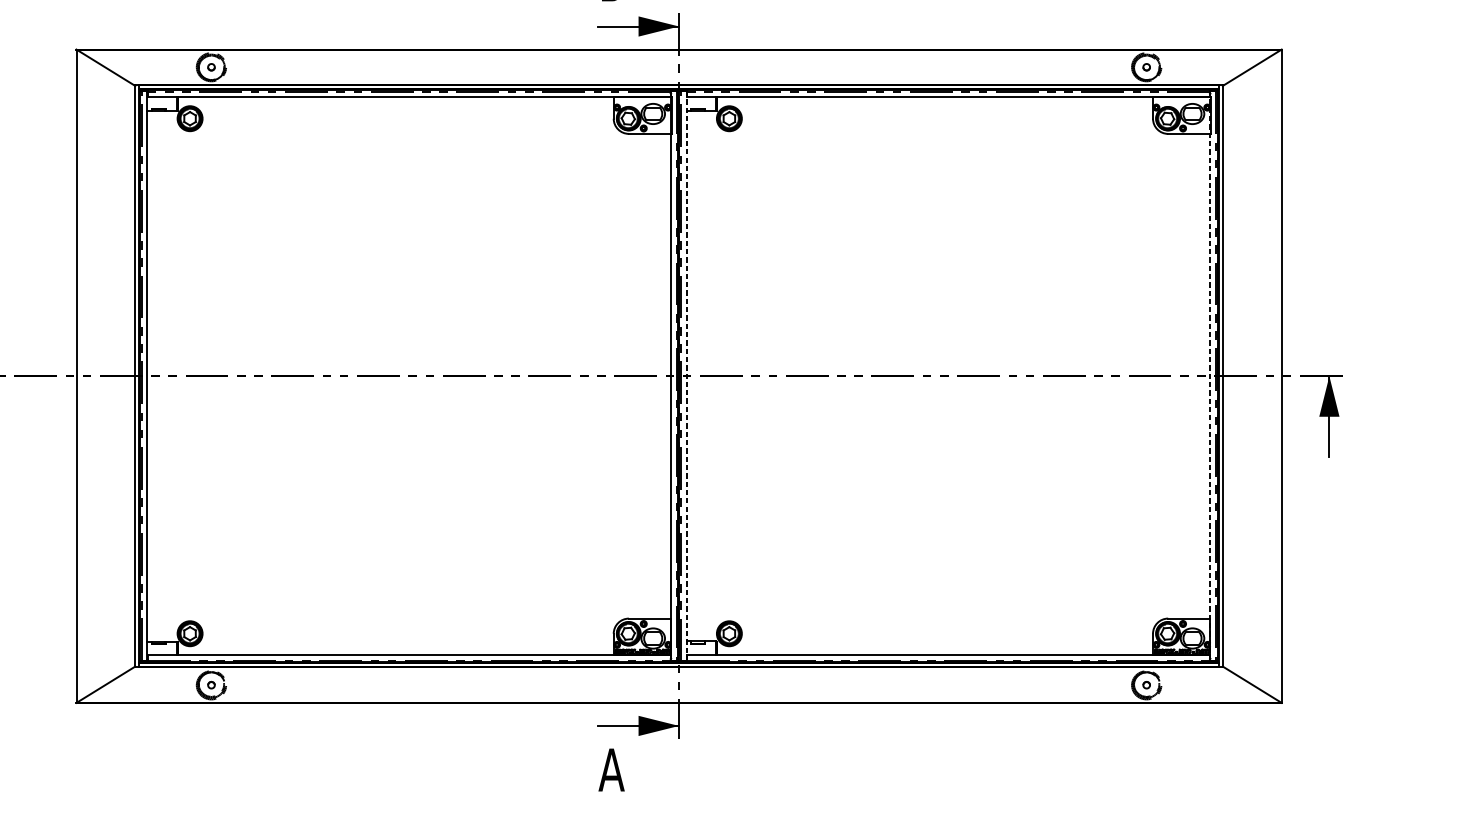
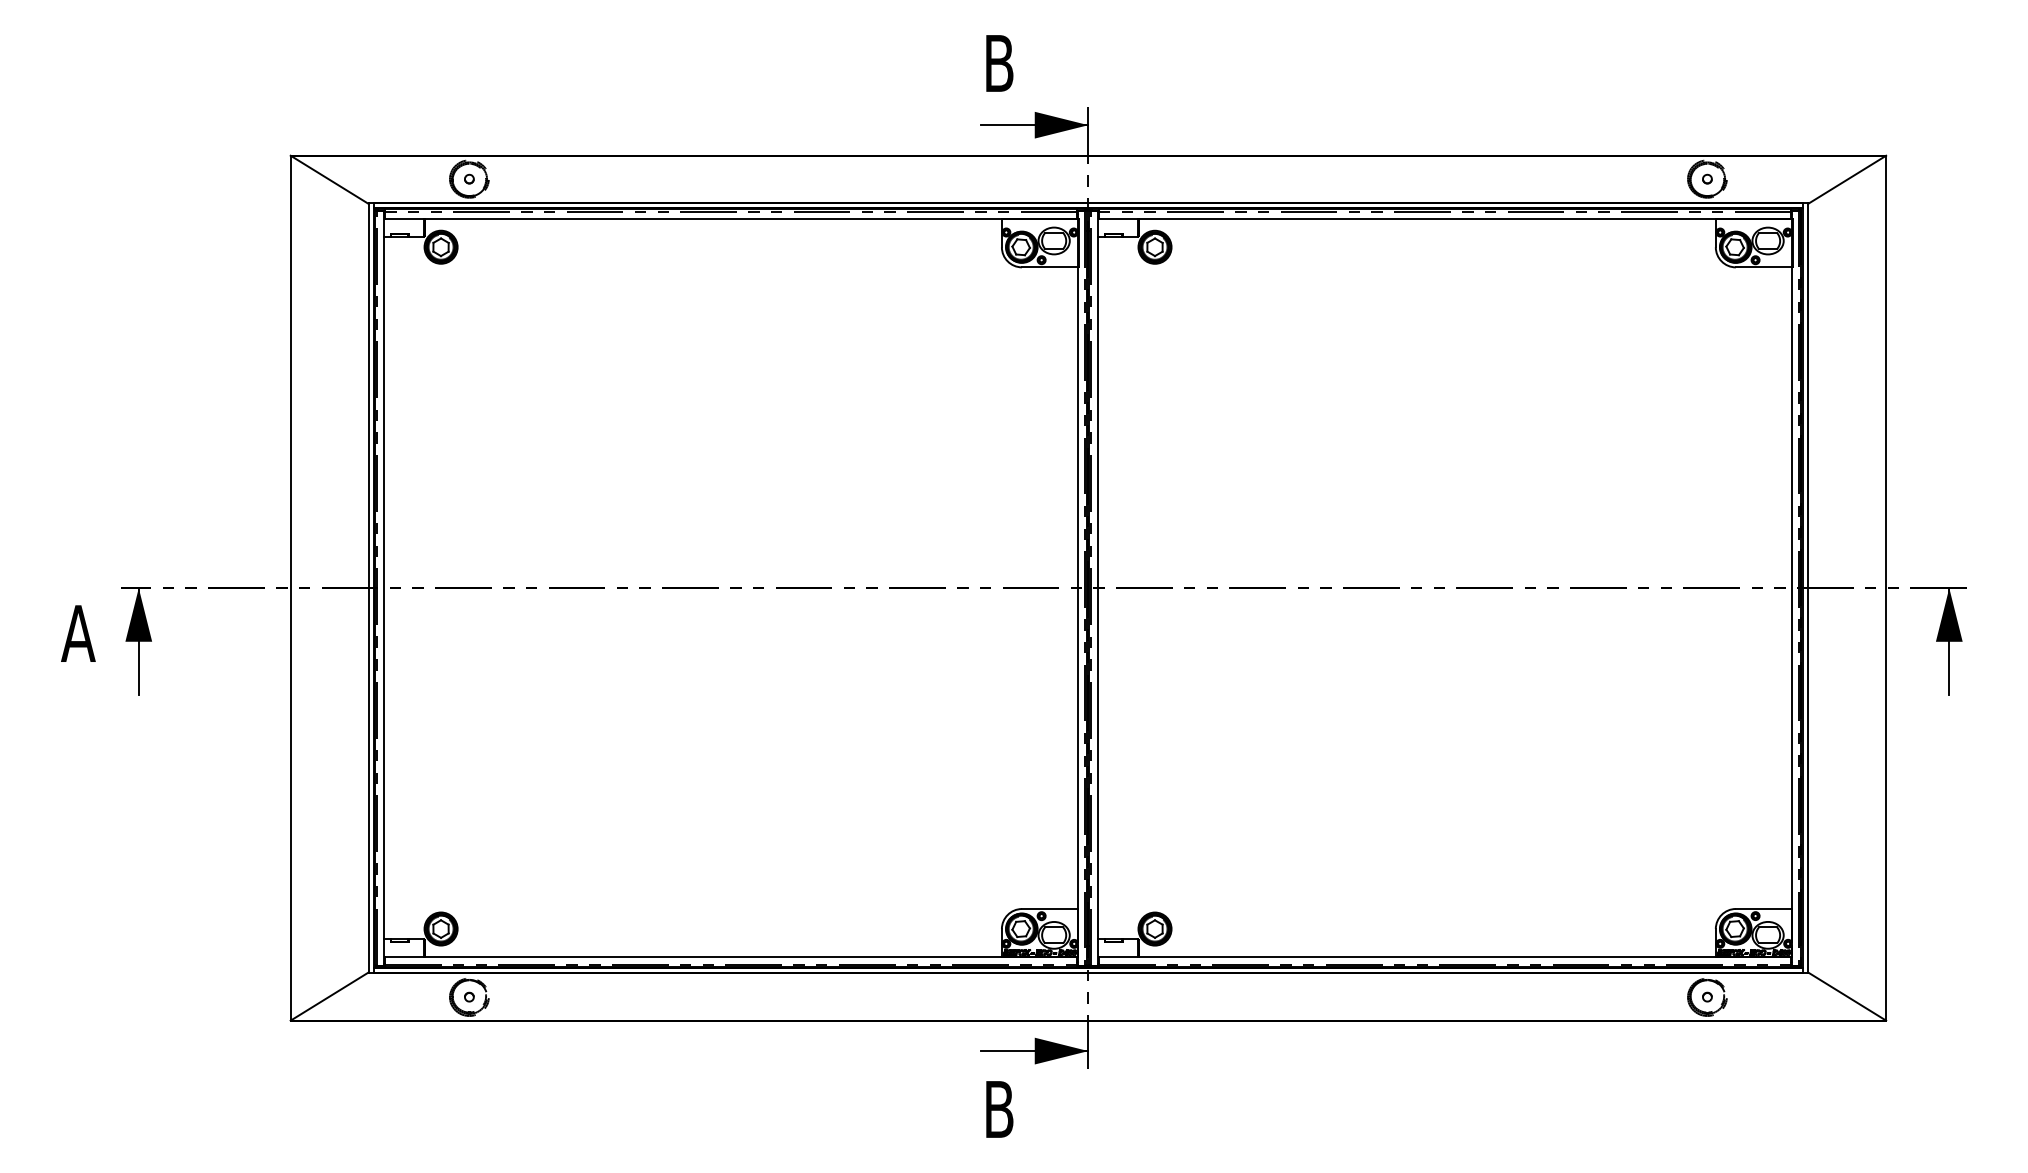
line: (686, 375) -> (1098, 587), dashed -> solid
line: (1210, 376) -> (1791, 588), dashed -> solid
text: (611, 770) -> (998, 1109), A -> B

